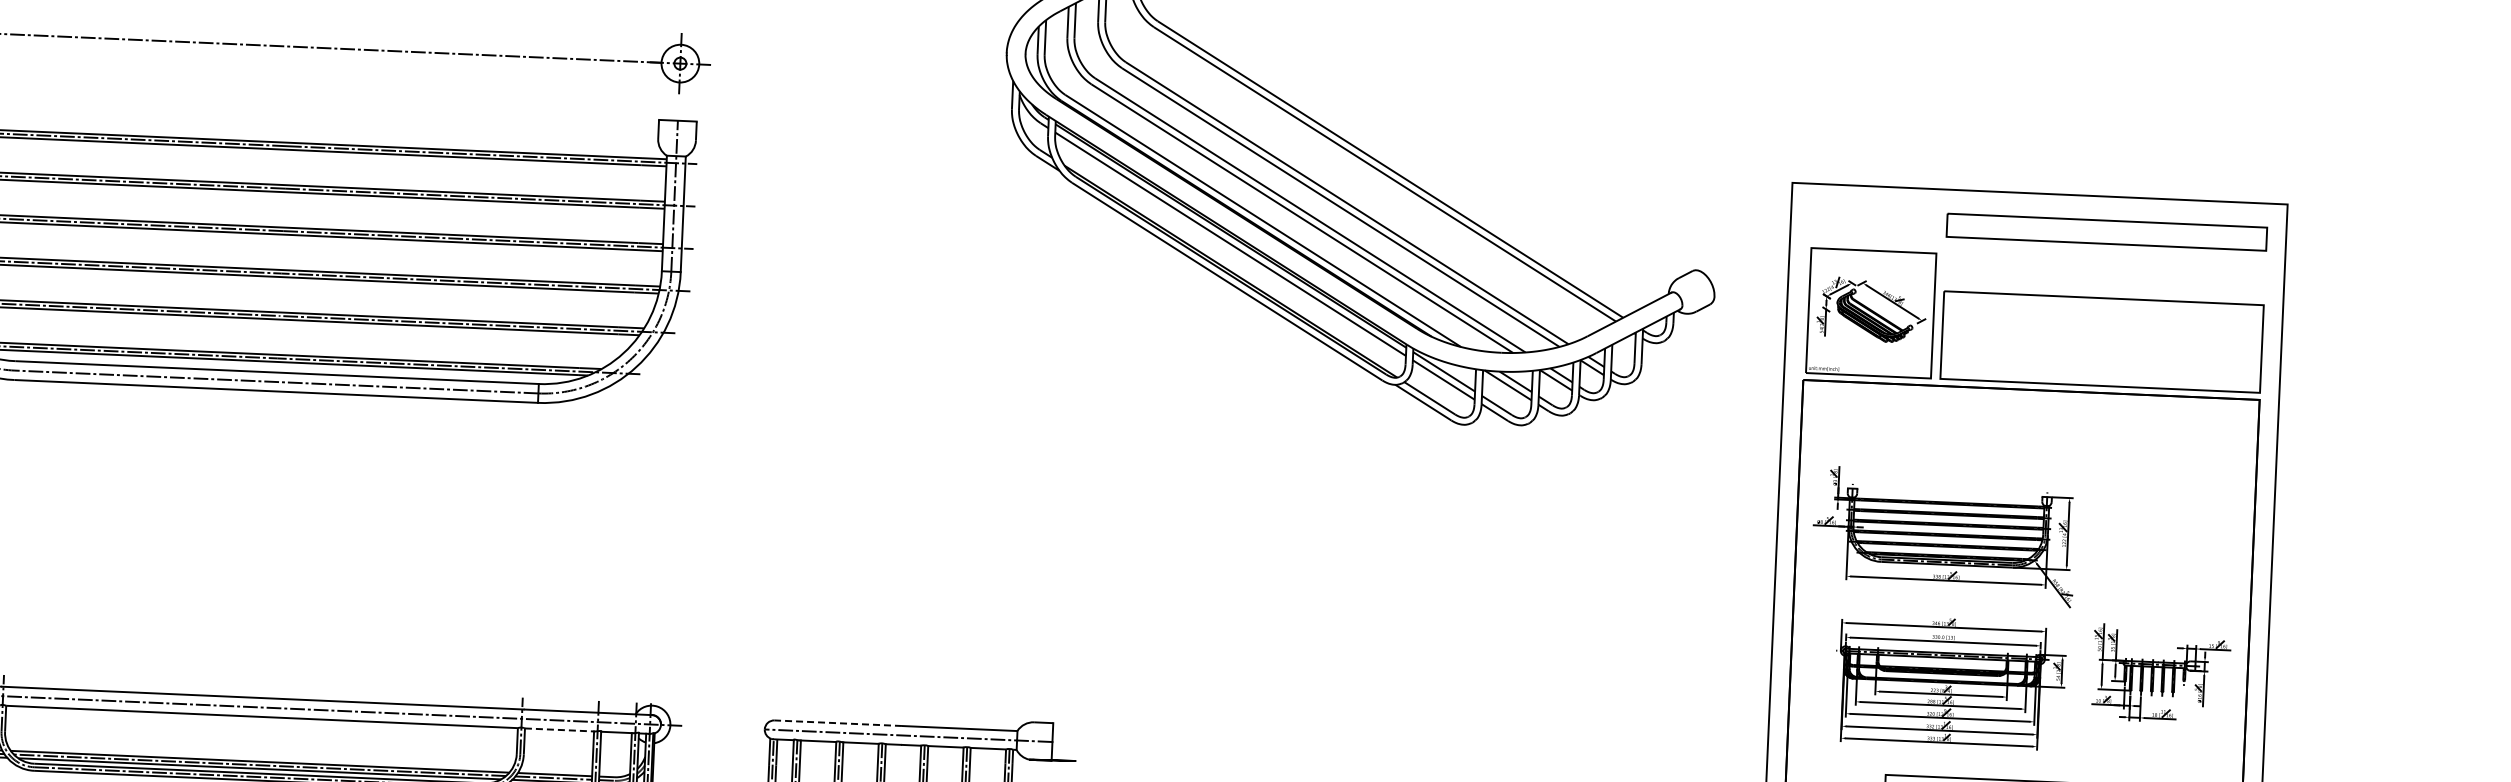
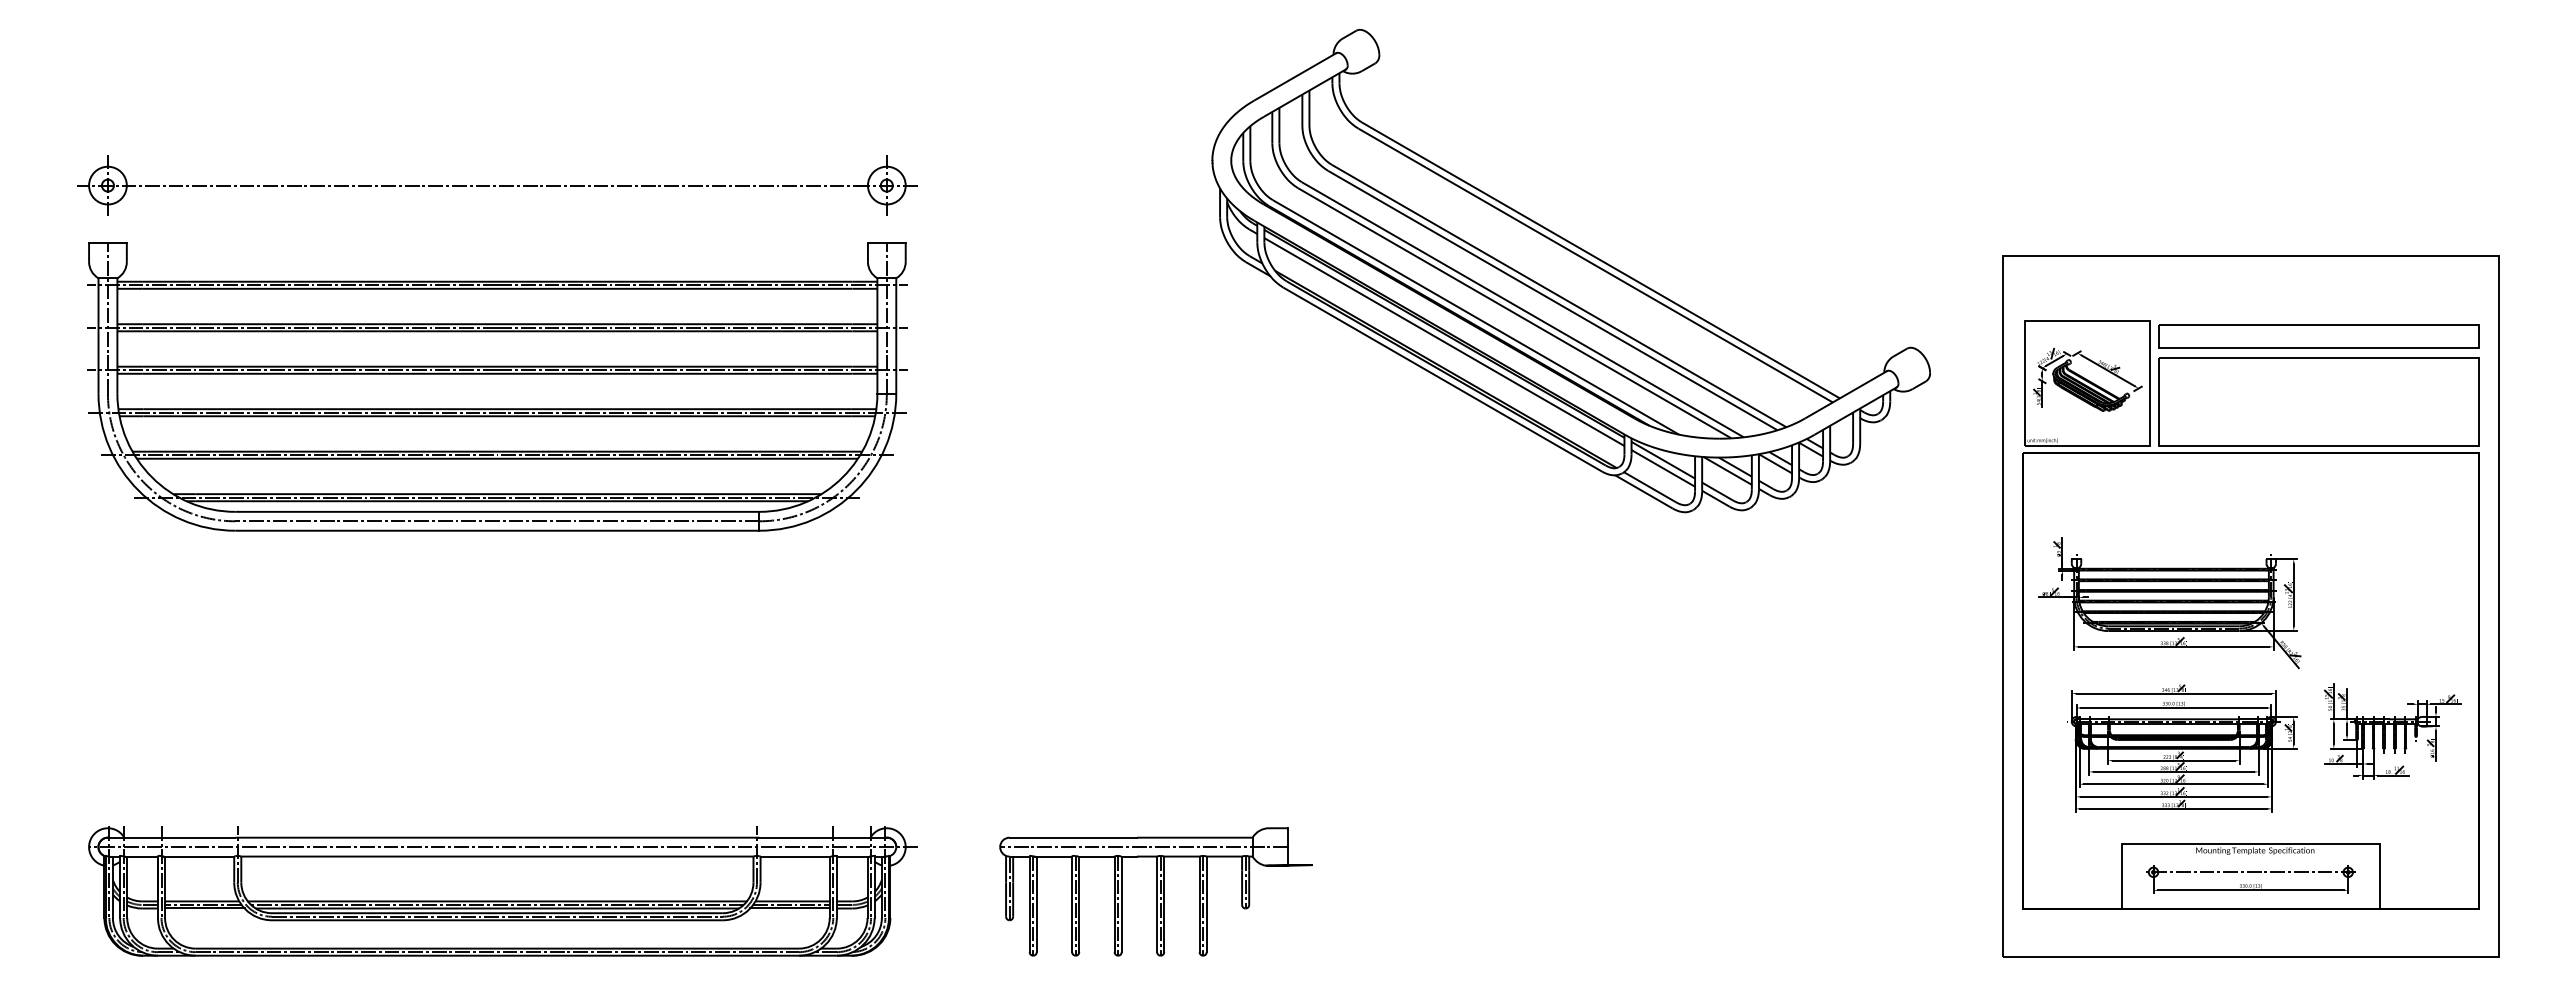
part: (2106, 231) -> (2318, 336), moved
line: (838, 723) -> (1073, 837), dashed -> solid
line: (559, 729) -> (795, 856), dashed -> solid

